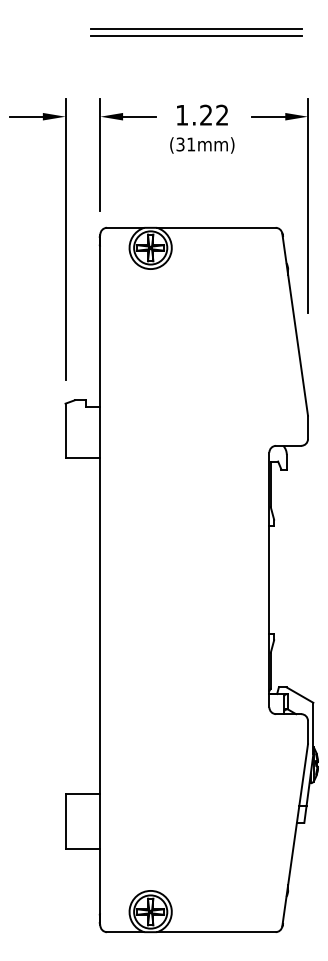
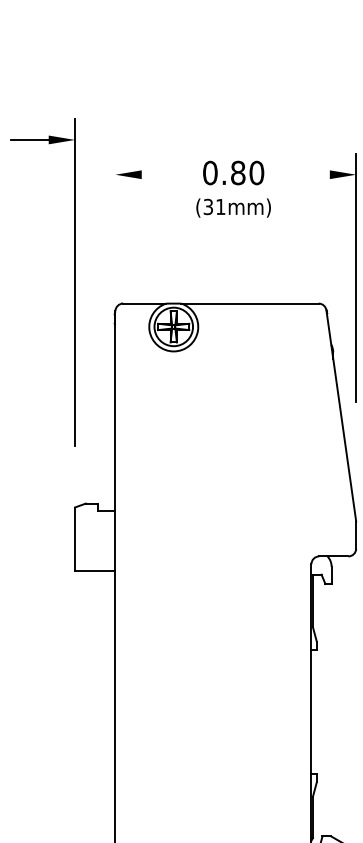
line: (196, 28) -> (226, 72), removed
line: (196, 35) -> (226, 80), removed
text: (202, 114) -> (233, 172), 1.22 -> 0.80
line: (139, 116) -> (160, 174), removed
line: (268, 116) -> (310, 174), removed
line: (100, 154) -> (115, 218), removed
part: (65, 239) -> (74, 282), moved

